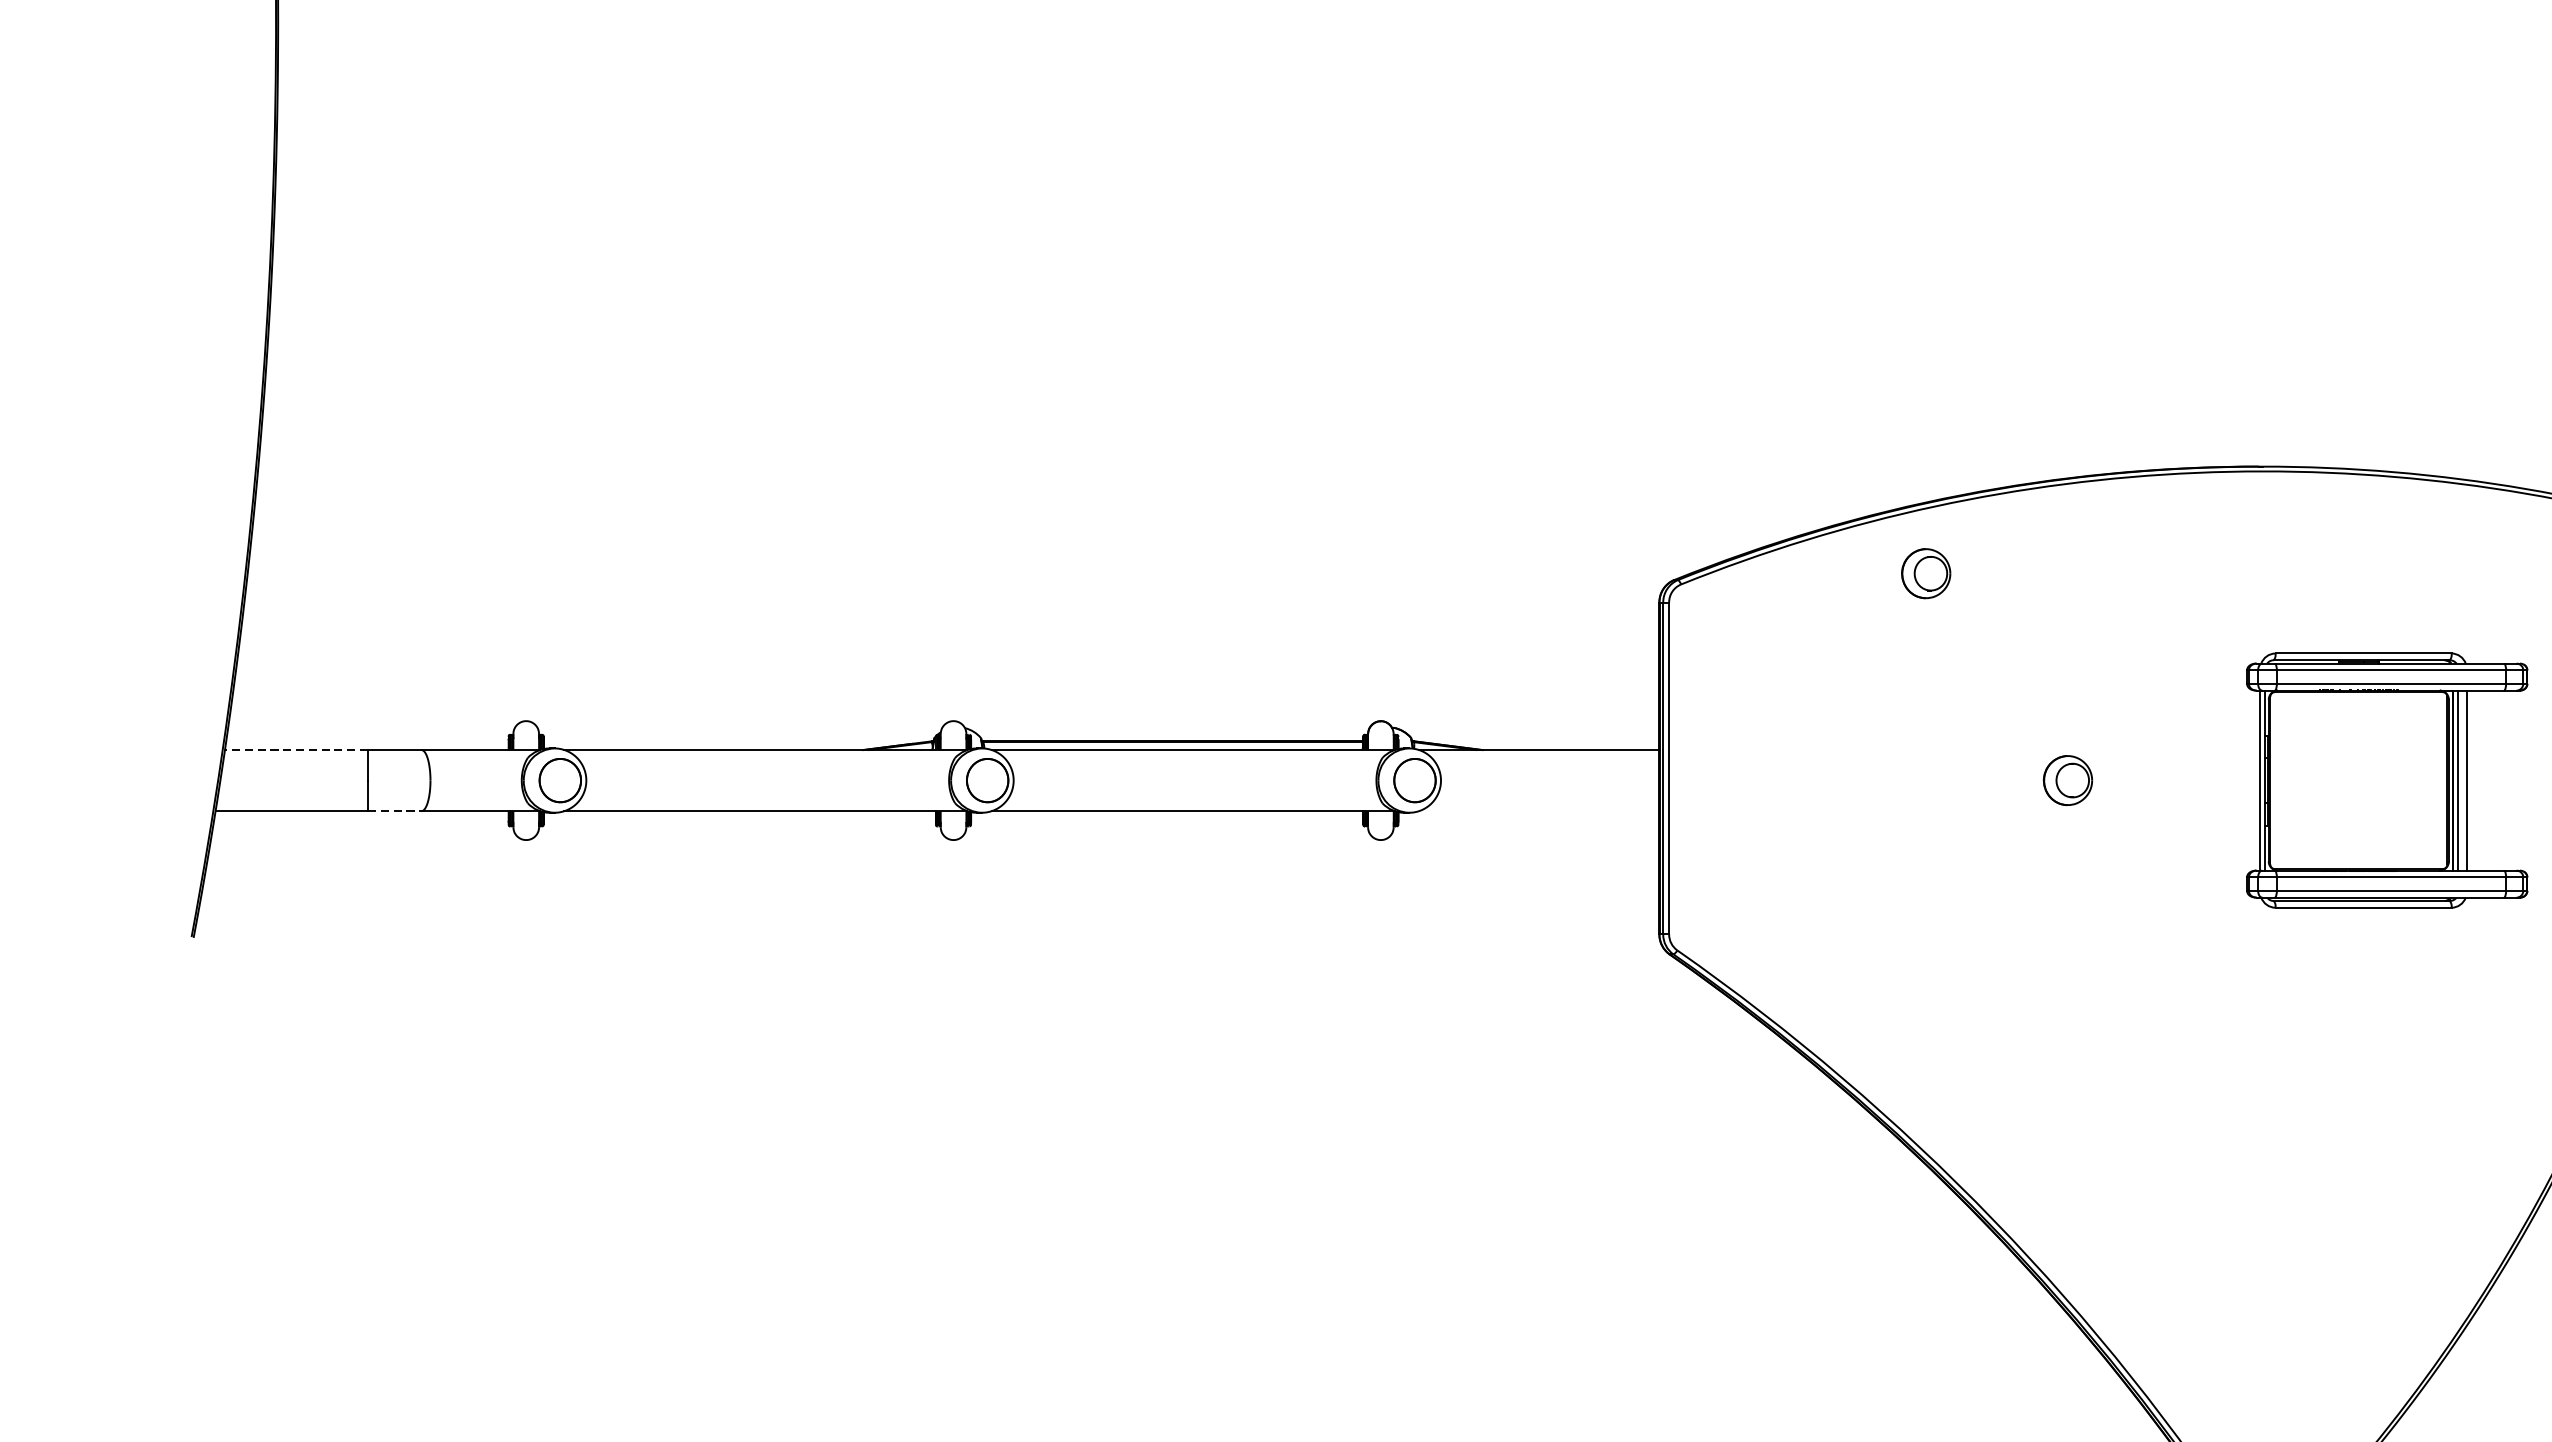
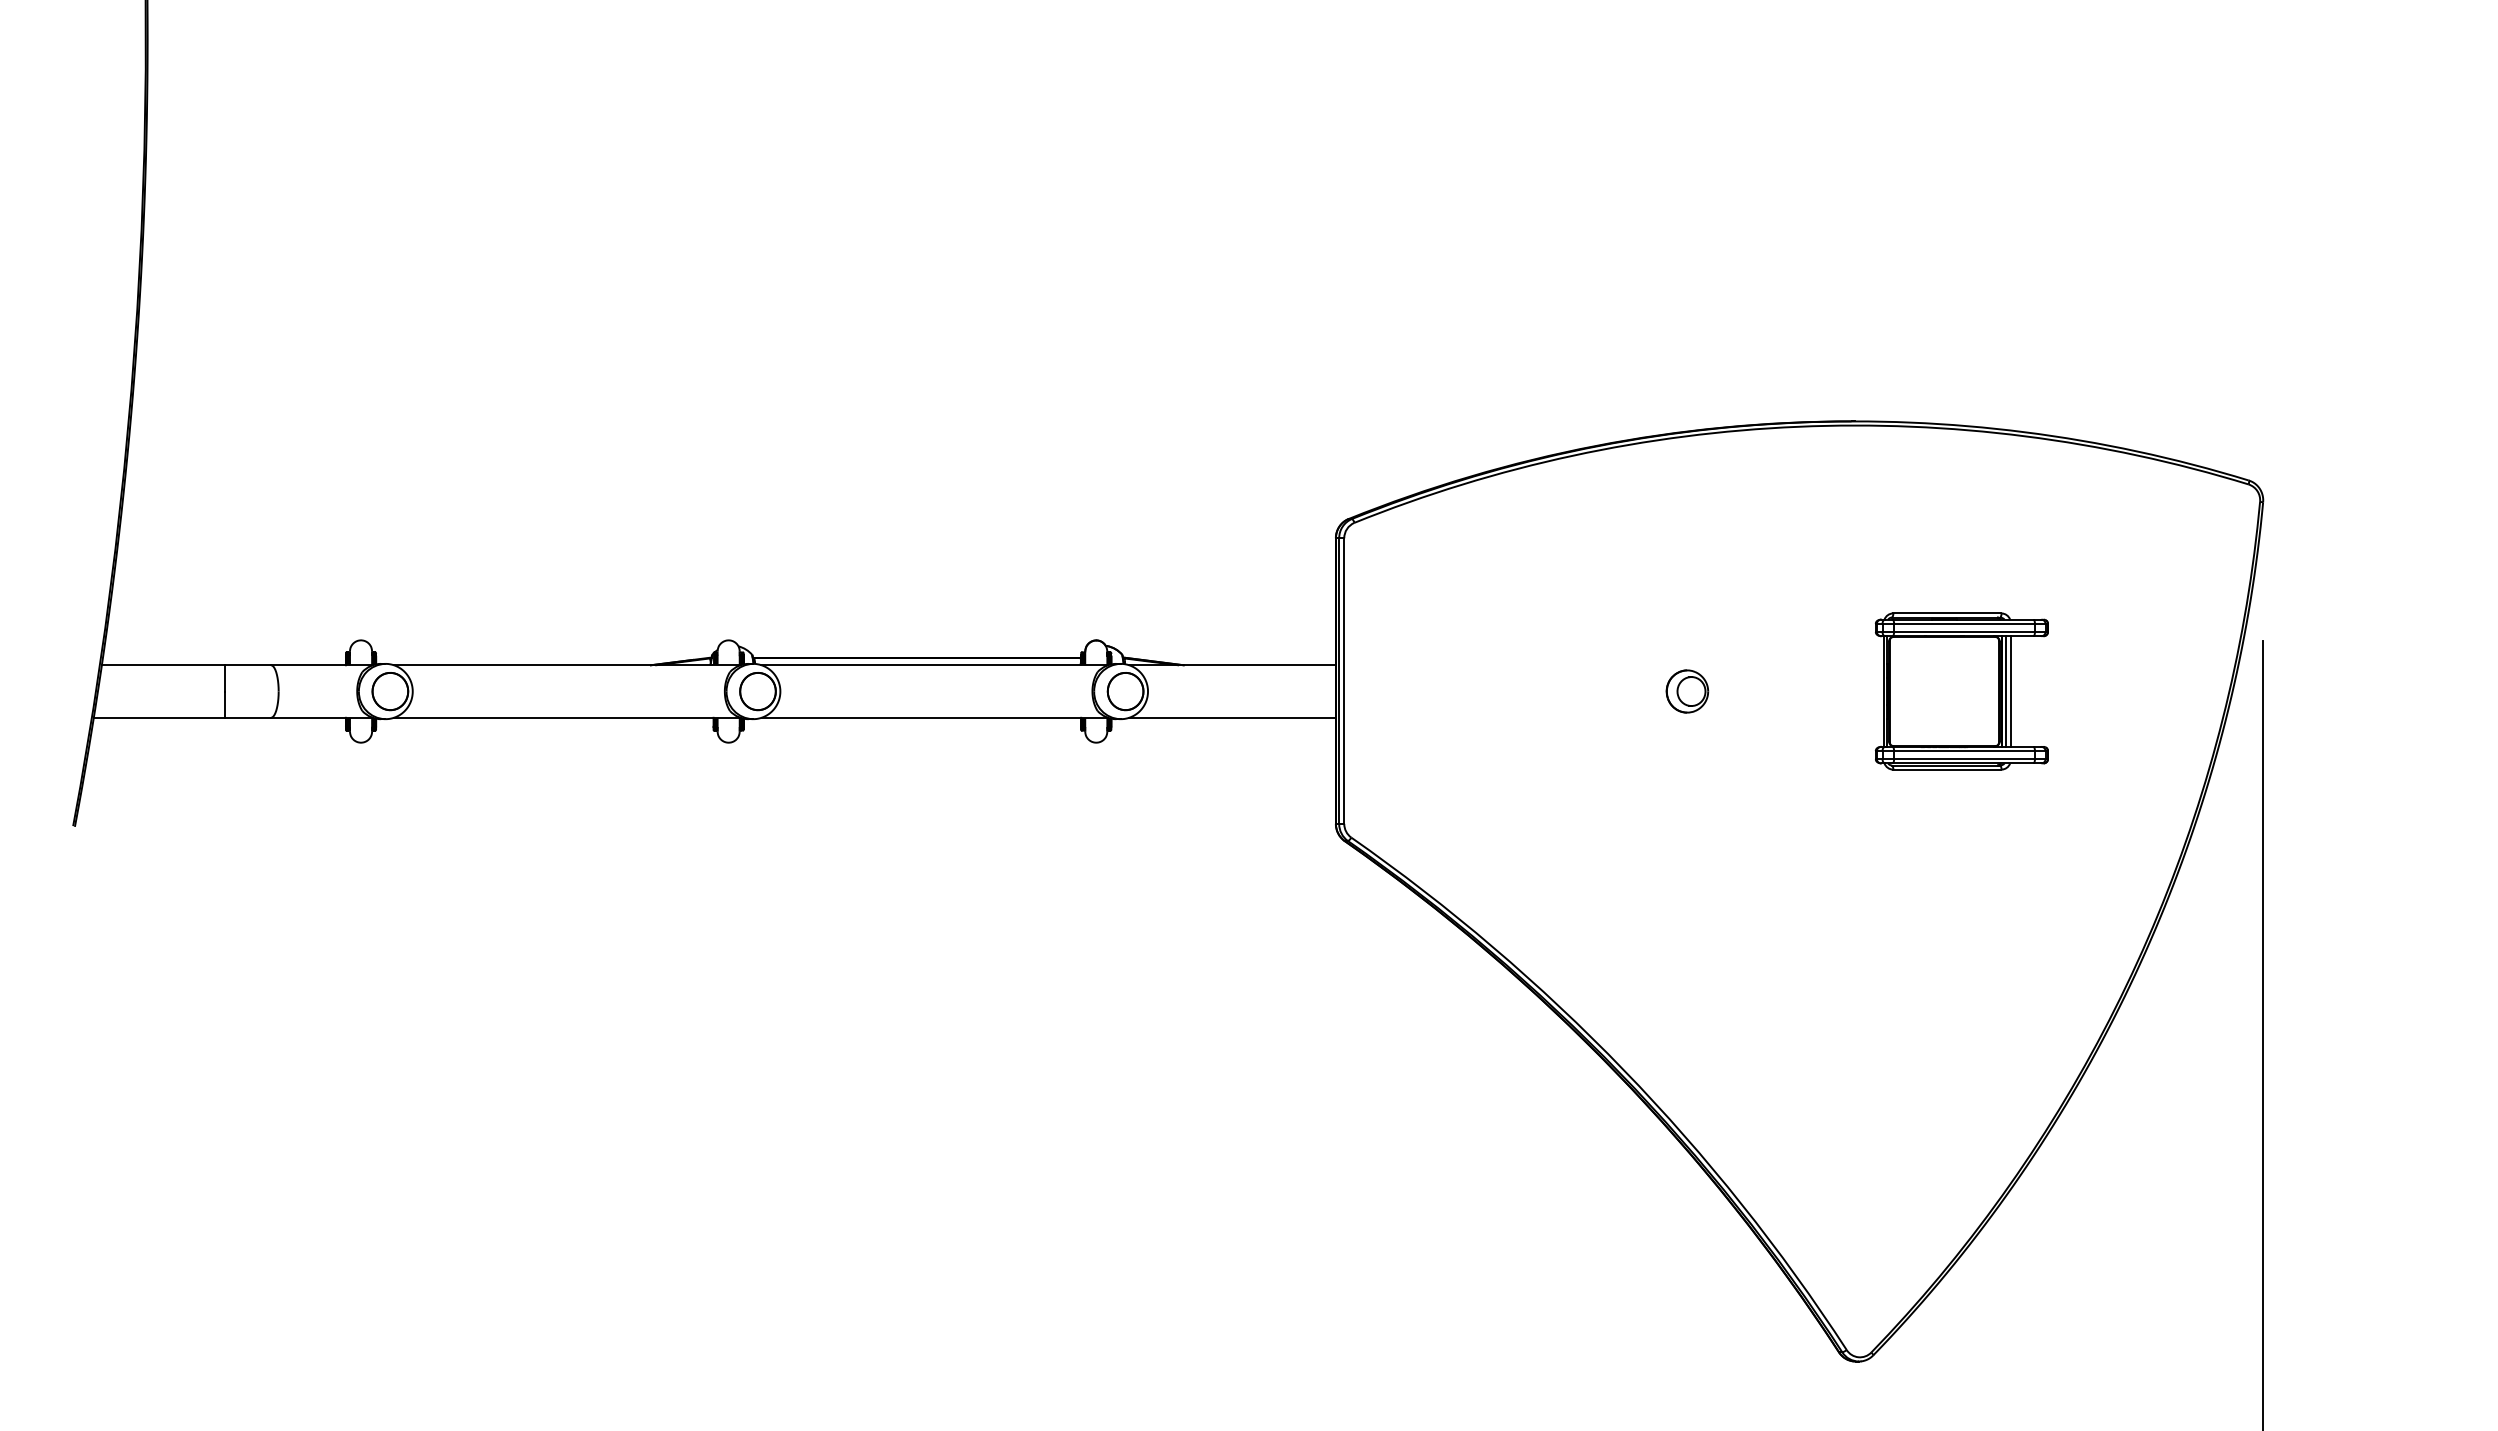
part: (1926, 573) -> (1565, 513), removed
line: (296, 750) -> (163, 665), dashed -> solid
part: (2386, 780) -> (1961, 691), size x0.71
line: (395, 810) -> (248, 717), dashed -> solid
line: (1539, 810) -> (1232, 717), added

